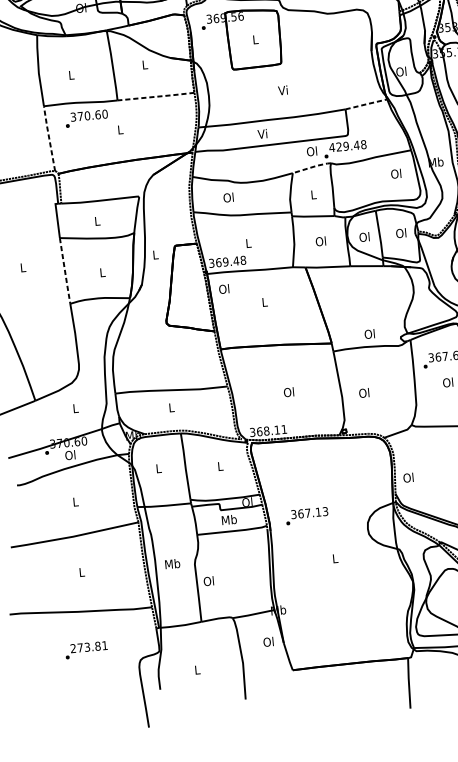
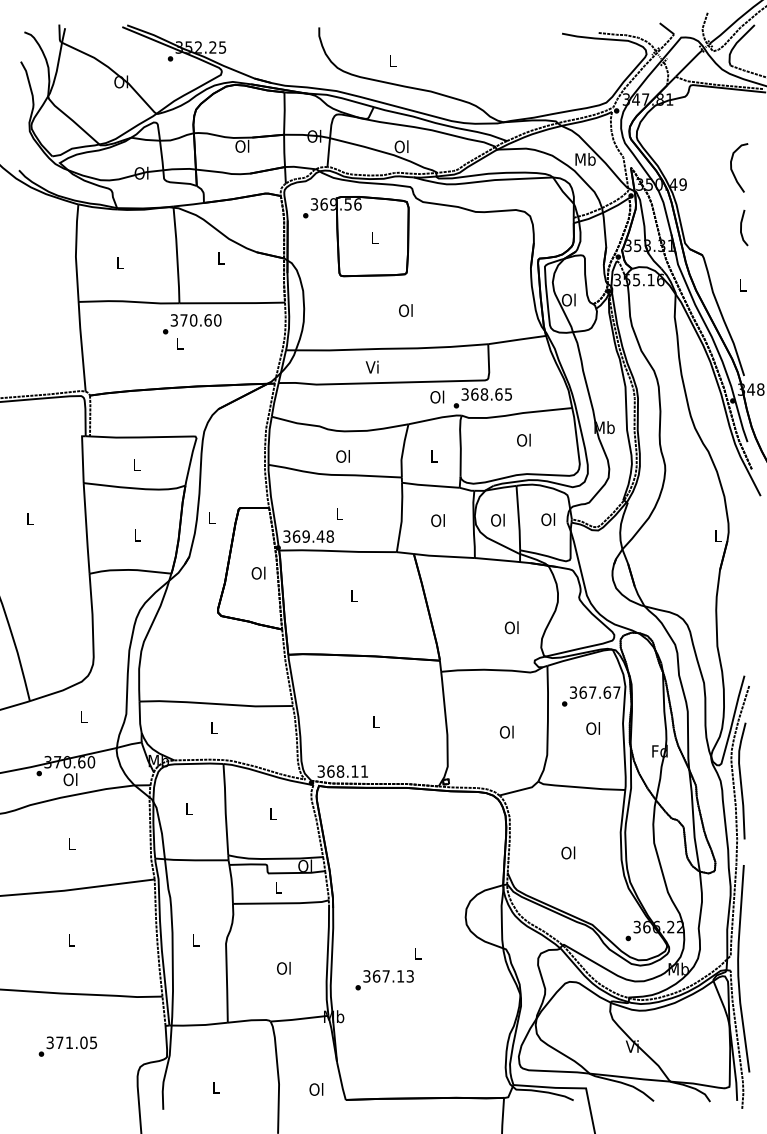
text: (282, 90) -> (405, 310), Vi -> Ol
line: (157, 96) -> (233, 303), dashed -> solid
line: (367, 103) -> (518, 339), dashed -> solid
text: (86, 118) -> (192, 324), moved
line: (48, 137) -> (81, 345), dashed -> solid
text: (347, 146) -> (486, 394), 429.48 -> 368.65
line: (312, 167) -> (436, 418), dashed -> solid
text: (395, 173) -> (523, 439), moved
text: (228, 197) -> (342, 456), moved
line: (65, 271) -> (86, 529), dashed -> solid
text: (224, 288) -> (258, 572), moved
text: (369, 333) -> (511, 627), moved
text: (288, 392) -> (375, 721), Ol -> L
text: (363, 392) -> (506, 731), moved
text: (408, 477) -> (568, 852), moved
text: (306, 516) -> (384, 980), moved
text: (229, 519) -> (278, 887), Mb -> L
text: (172, 563) -> (195, 939), Mb -> L
text: (208, 581) -> (283, 968), moved
text: (268, 642) -> (316, 1089), moved
text: (88, 646) -> (71, 1042), 273.81 -> 371.05

